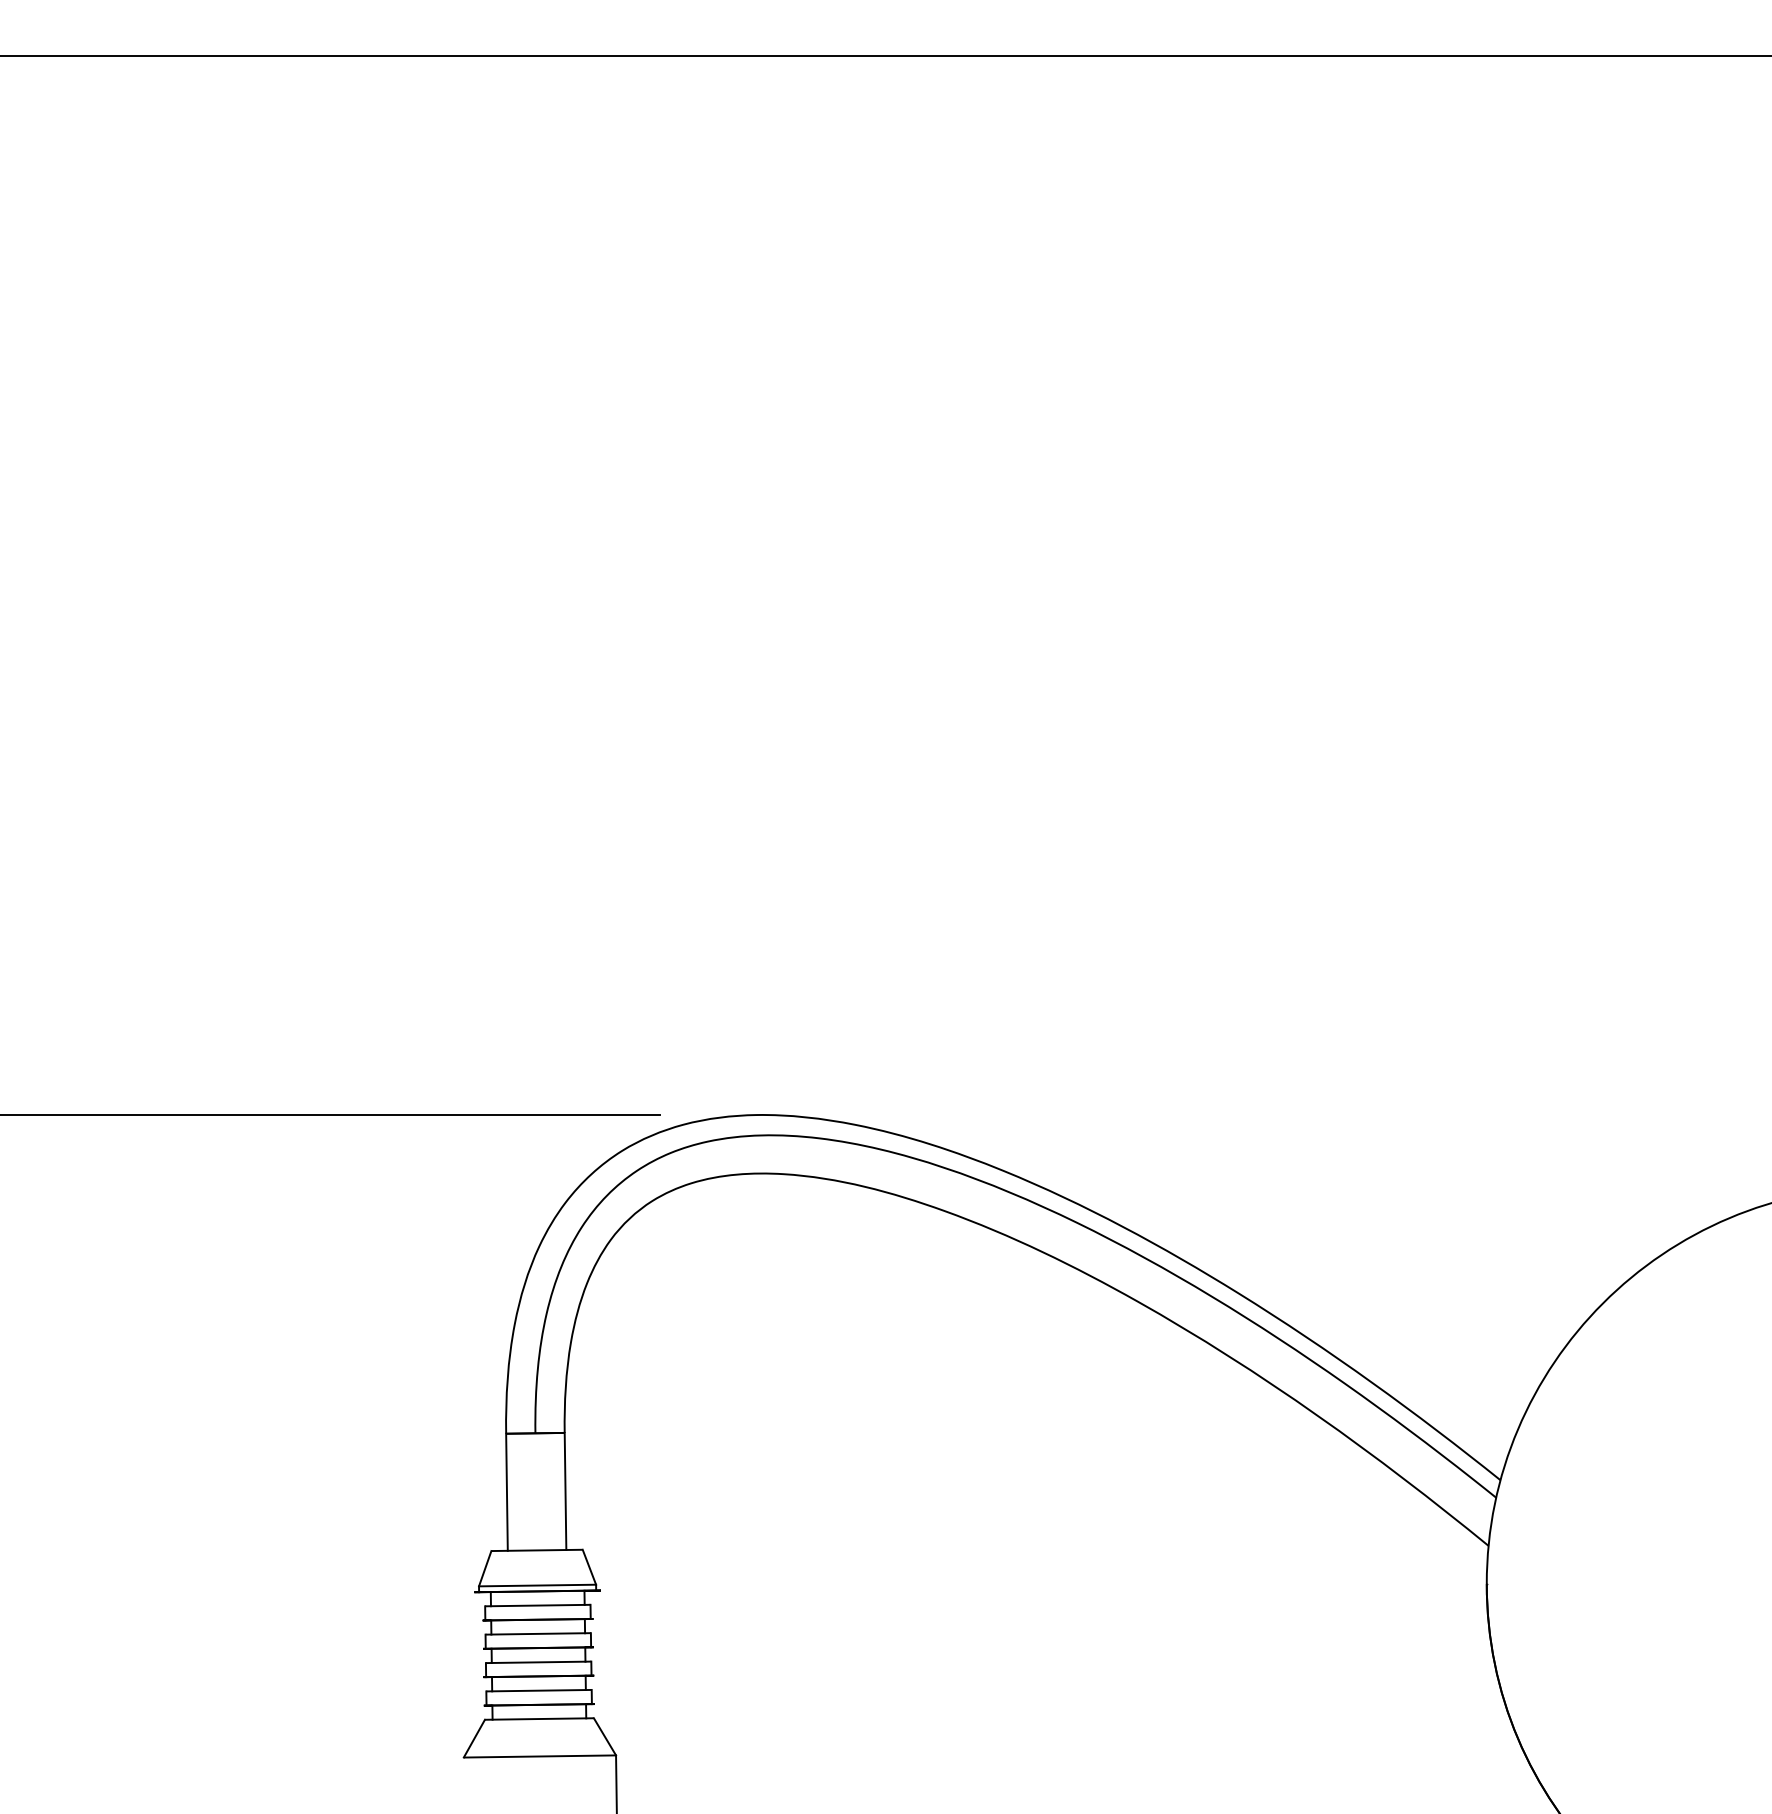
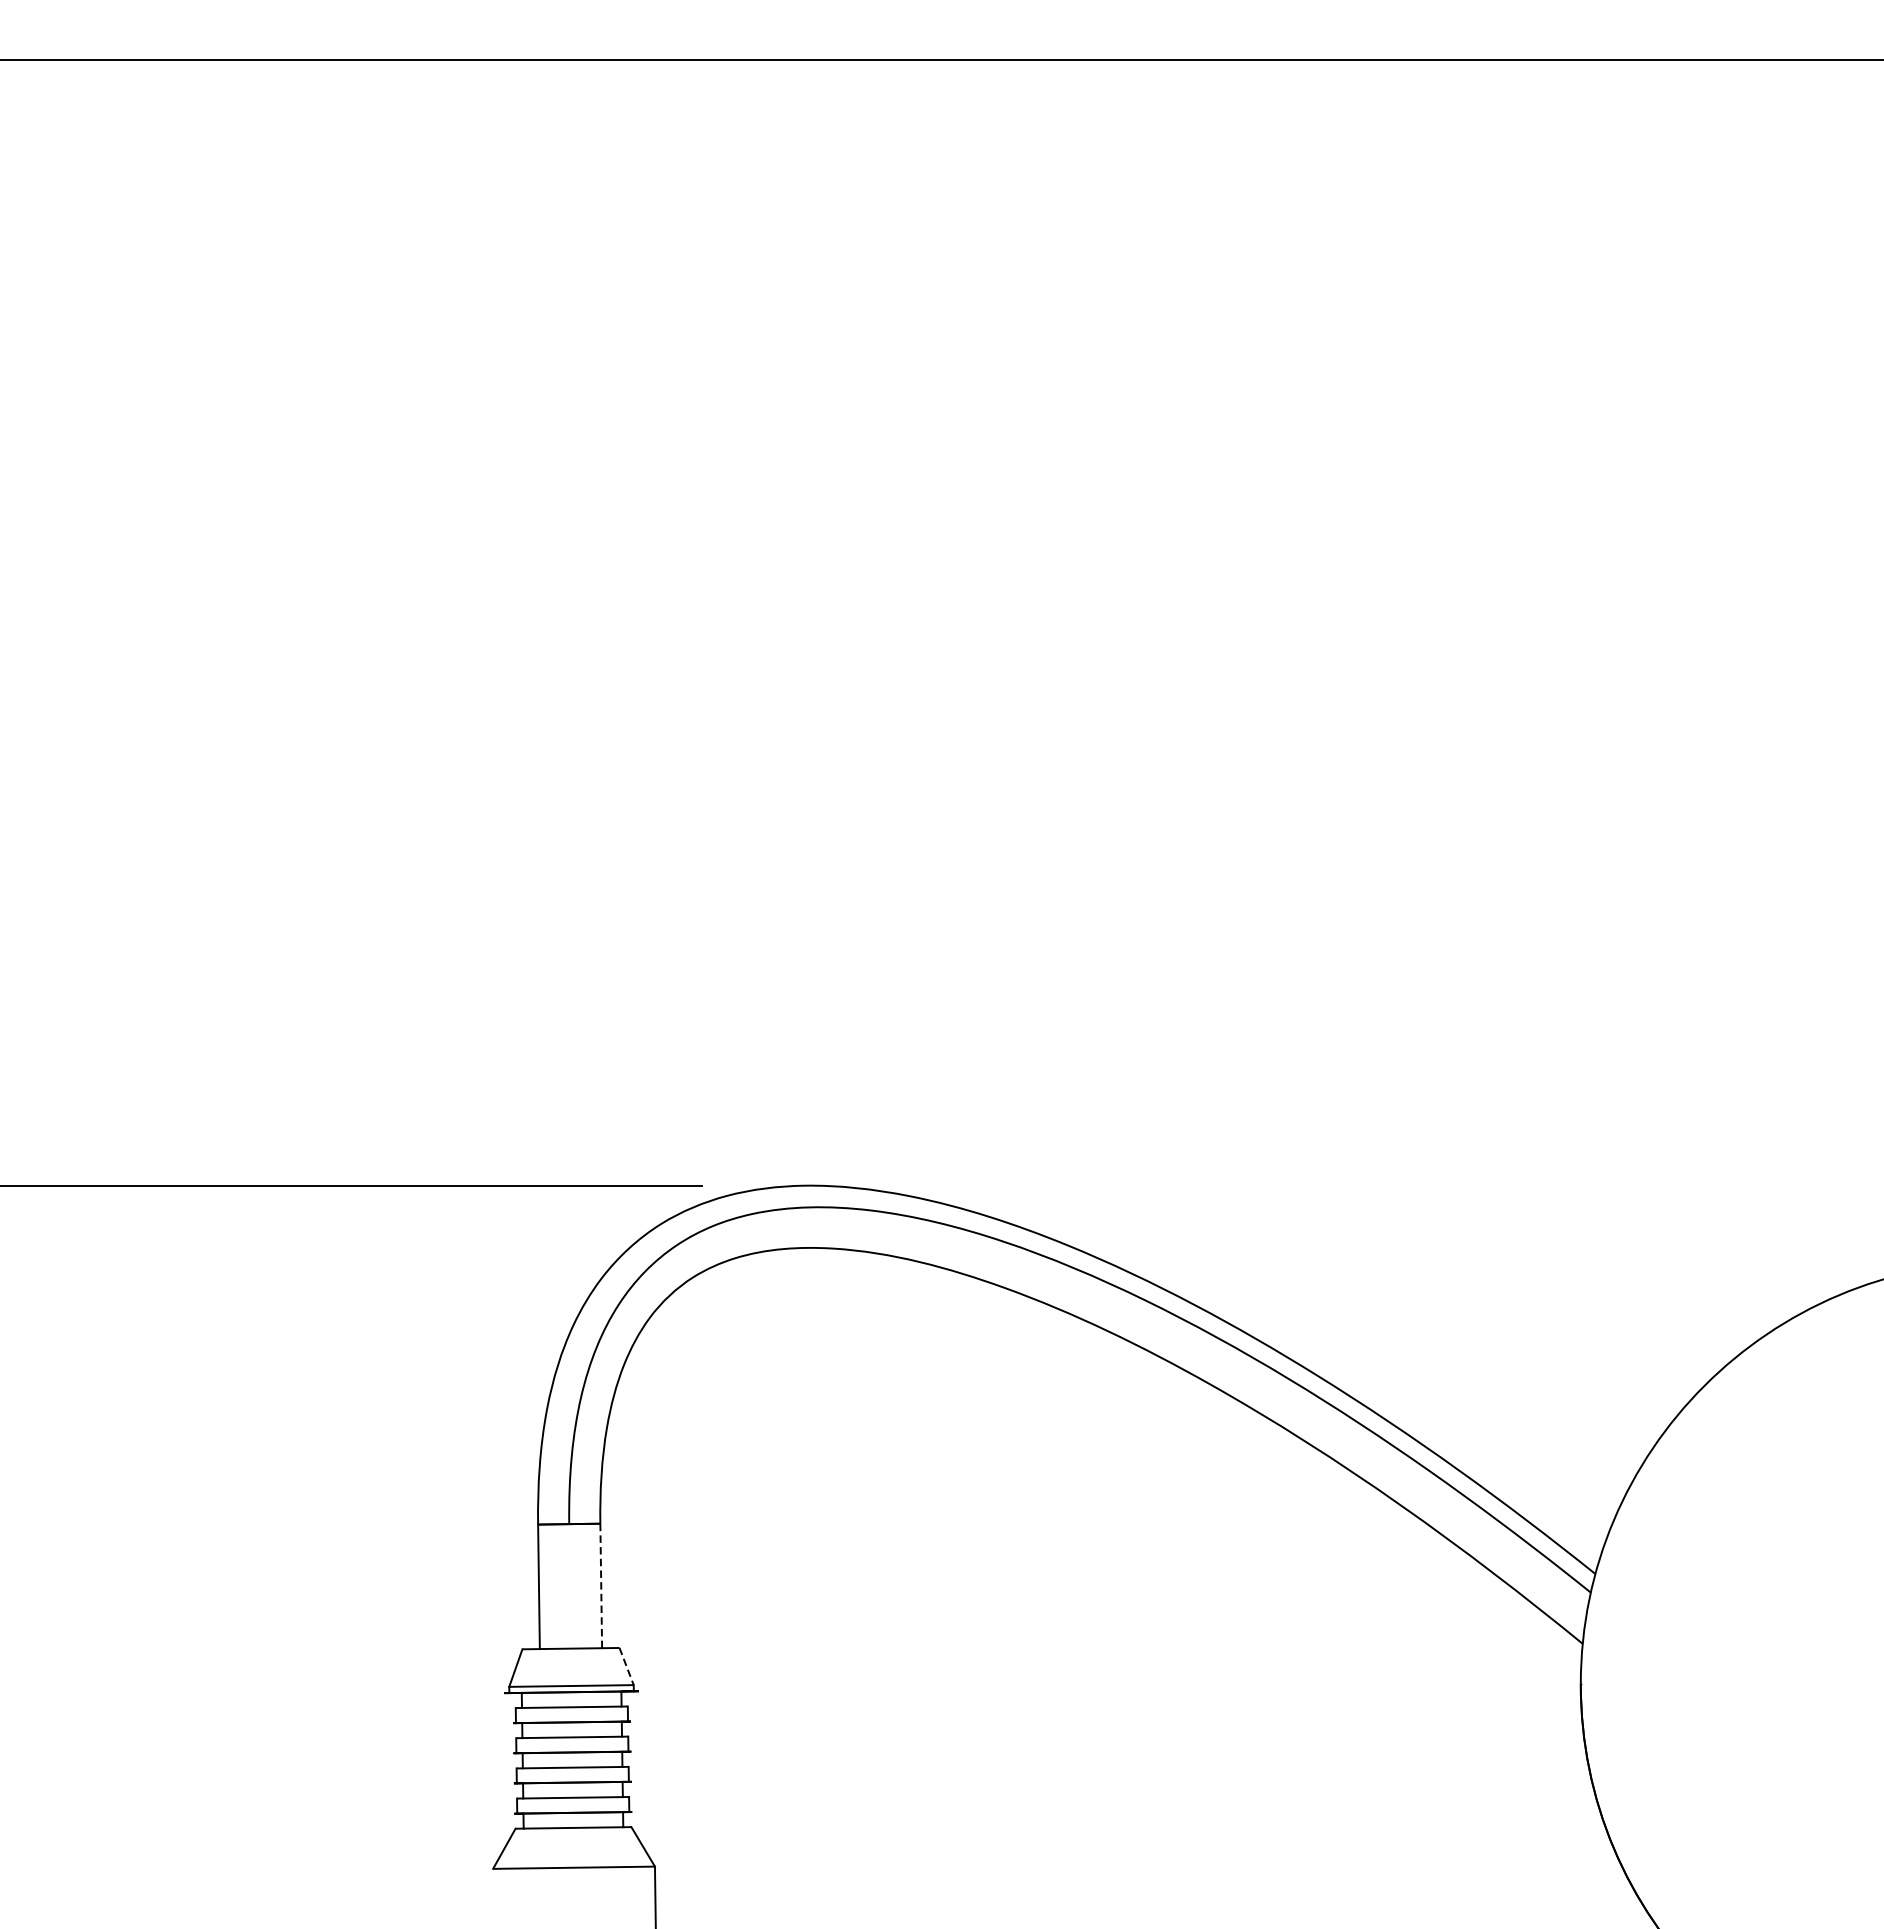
line: (565, 1491) -> (601, 1585), solid -> dashed
line: (589, 1567) -> (626, 1666), solid -> dashed

